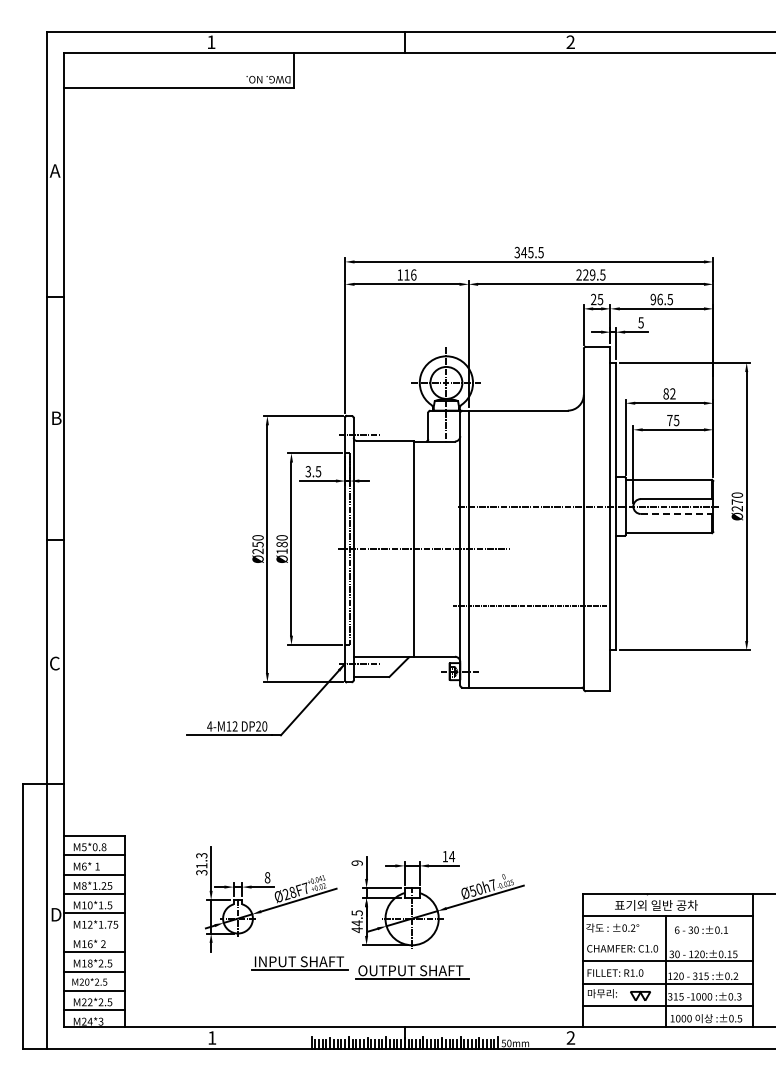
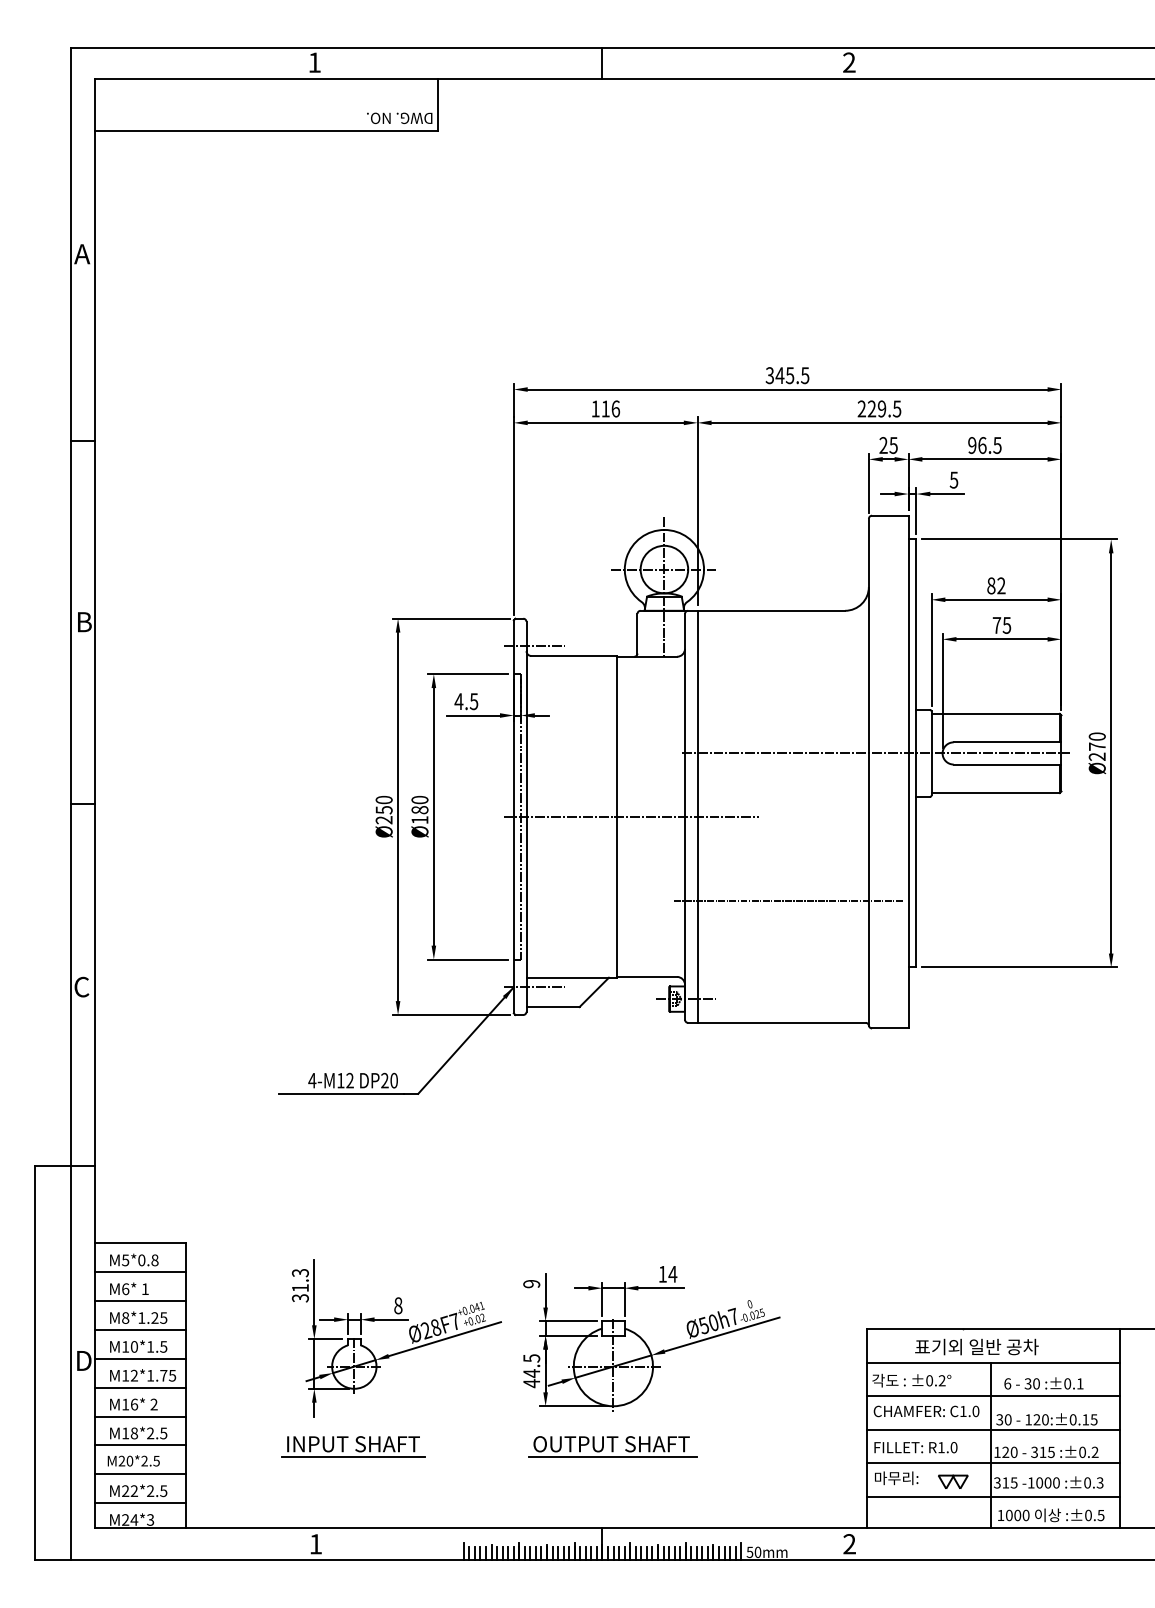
text: (308, 471) -> (459, 701), 3.5 -> 4.5
line: (677, 513) -> (1008, 763), dashed -> solid
line: (93, 932) -> (139, 1387), added
line: (667, 938) -> (993, 1396), added
part: (299, 963) -> (353, 1446), moved

